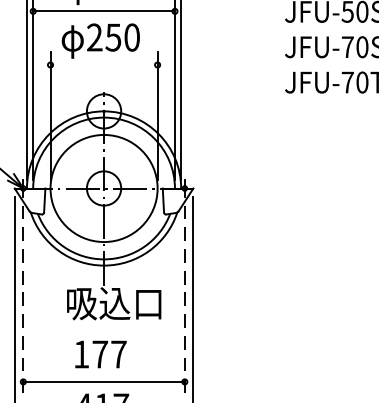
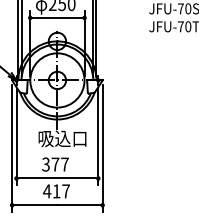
line: (104, 64) -> (57, 17), added
line: (23, 301) -> (16, 137), dashed -> solid
line: (185, 301) -> (98, 137), dashed -> solid
text: (80, 354) -> (45, 164), 177 -> 377

